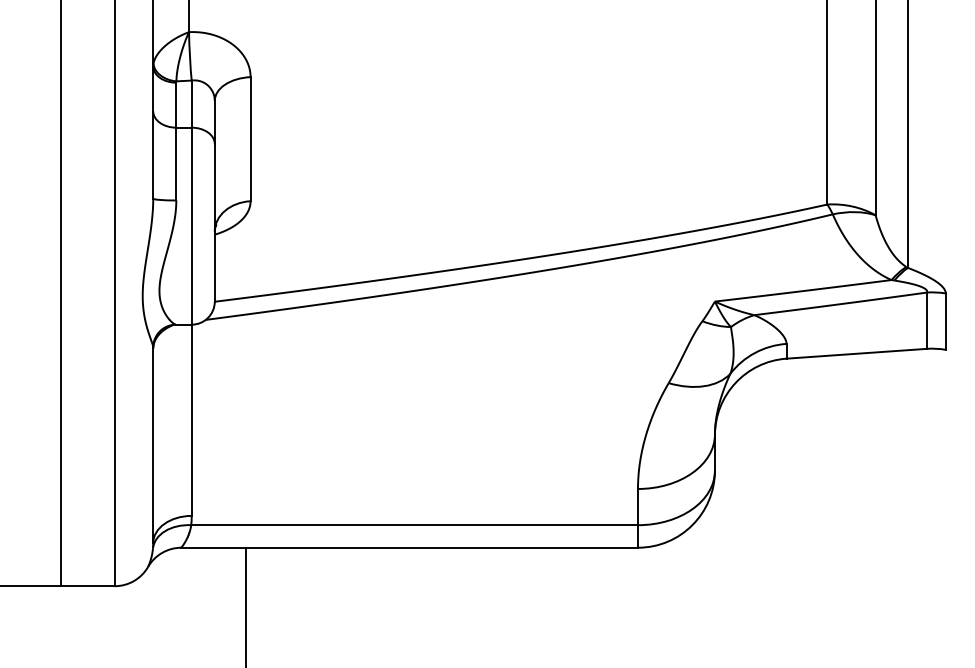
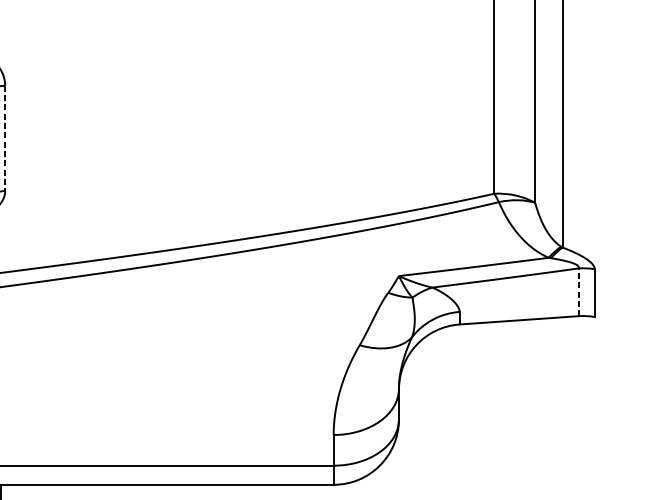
line: (250, 139) -> (5, 138), solid -> dashed
line: (927, 320) -> (579, 292), solid -> dashed

